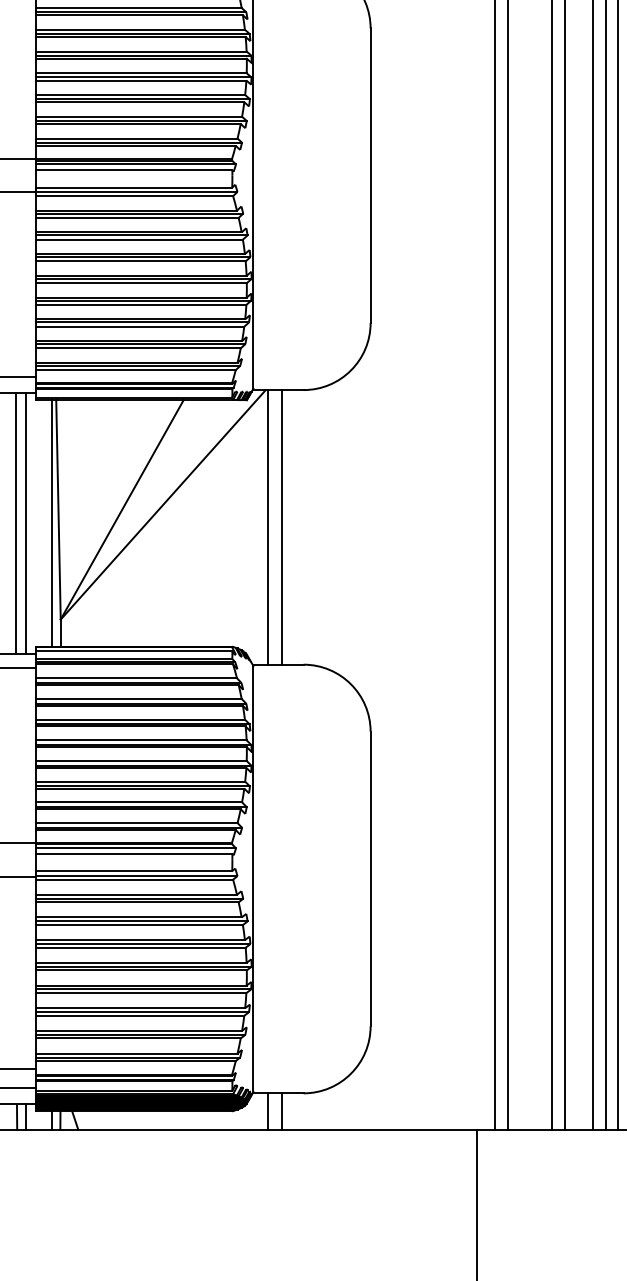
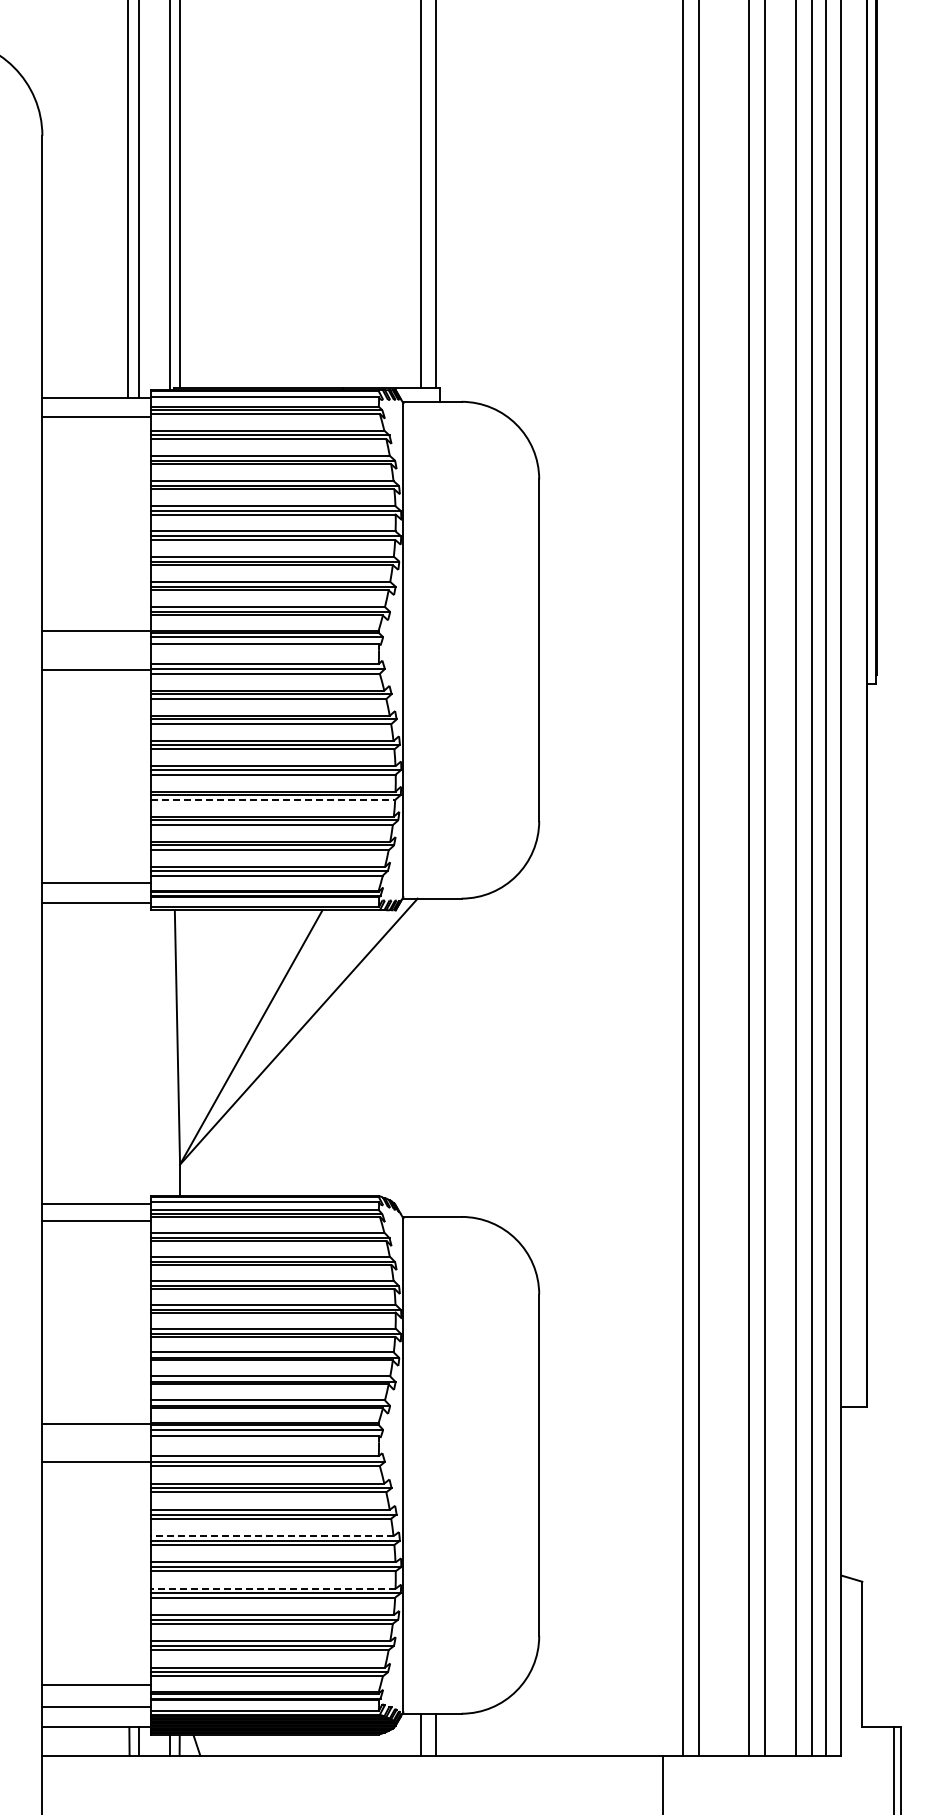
line: (141, 304) -> (273, 799), solid -> dashed
line: (52, 522) -> (170, 1052), removed
line: (15, 523) -> (127, 1053), removed
line: (25, 523) -> (139, 1053), removed
line: (268, 527) -> (420, 1057), removed
line: (281, 527) -> (436, 1057), removed
line: (139, 940) -> (271, 1536), solid -> dashed
line: (140, 985) -> (272, 1588), solid -> dashed

